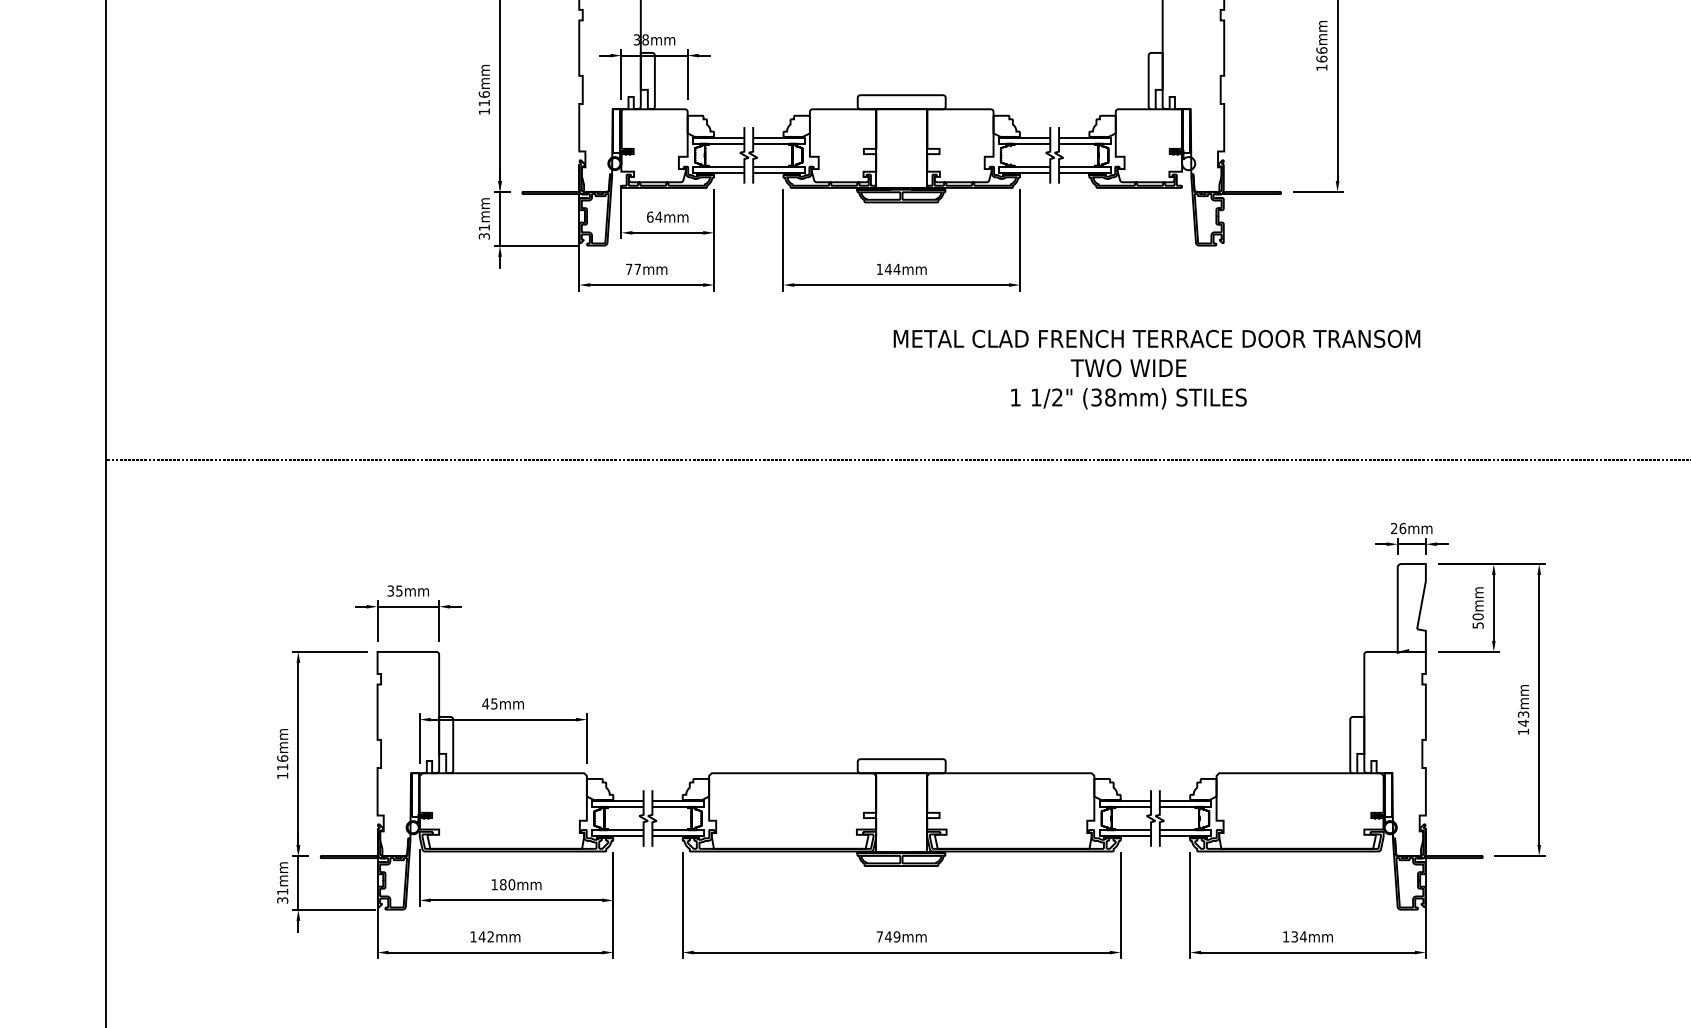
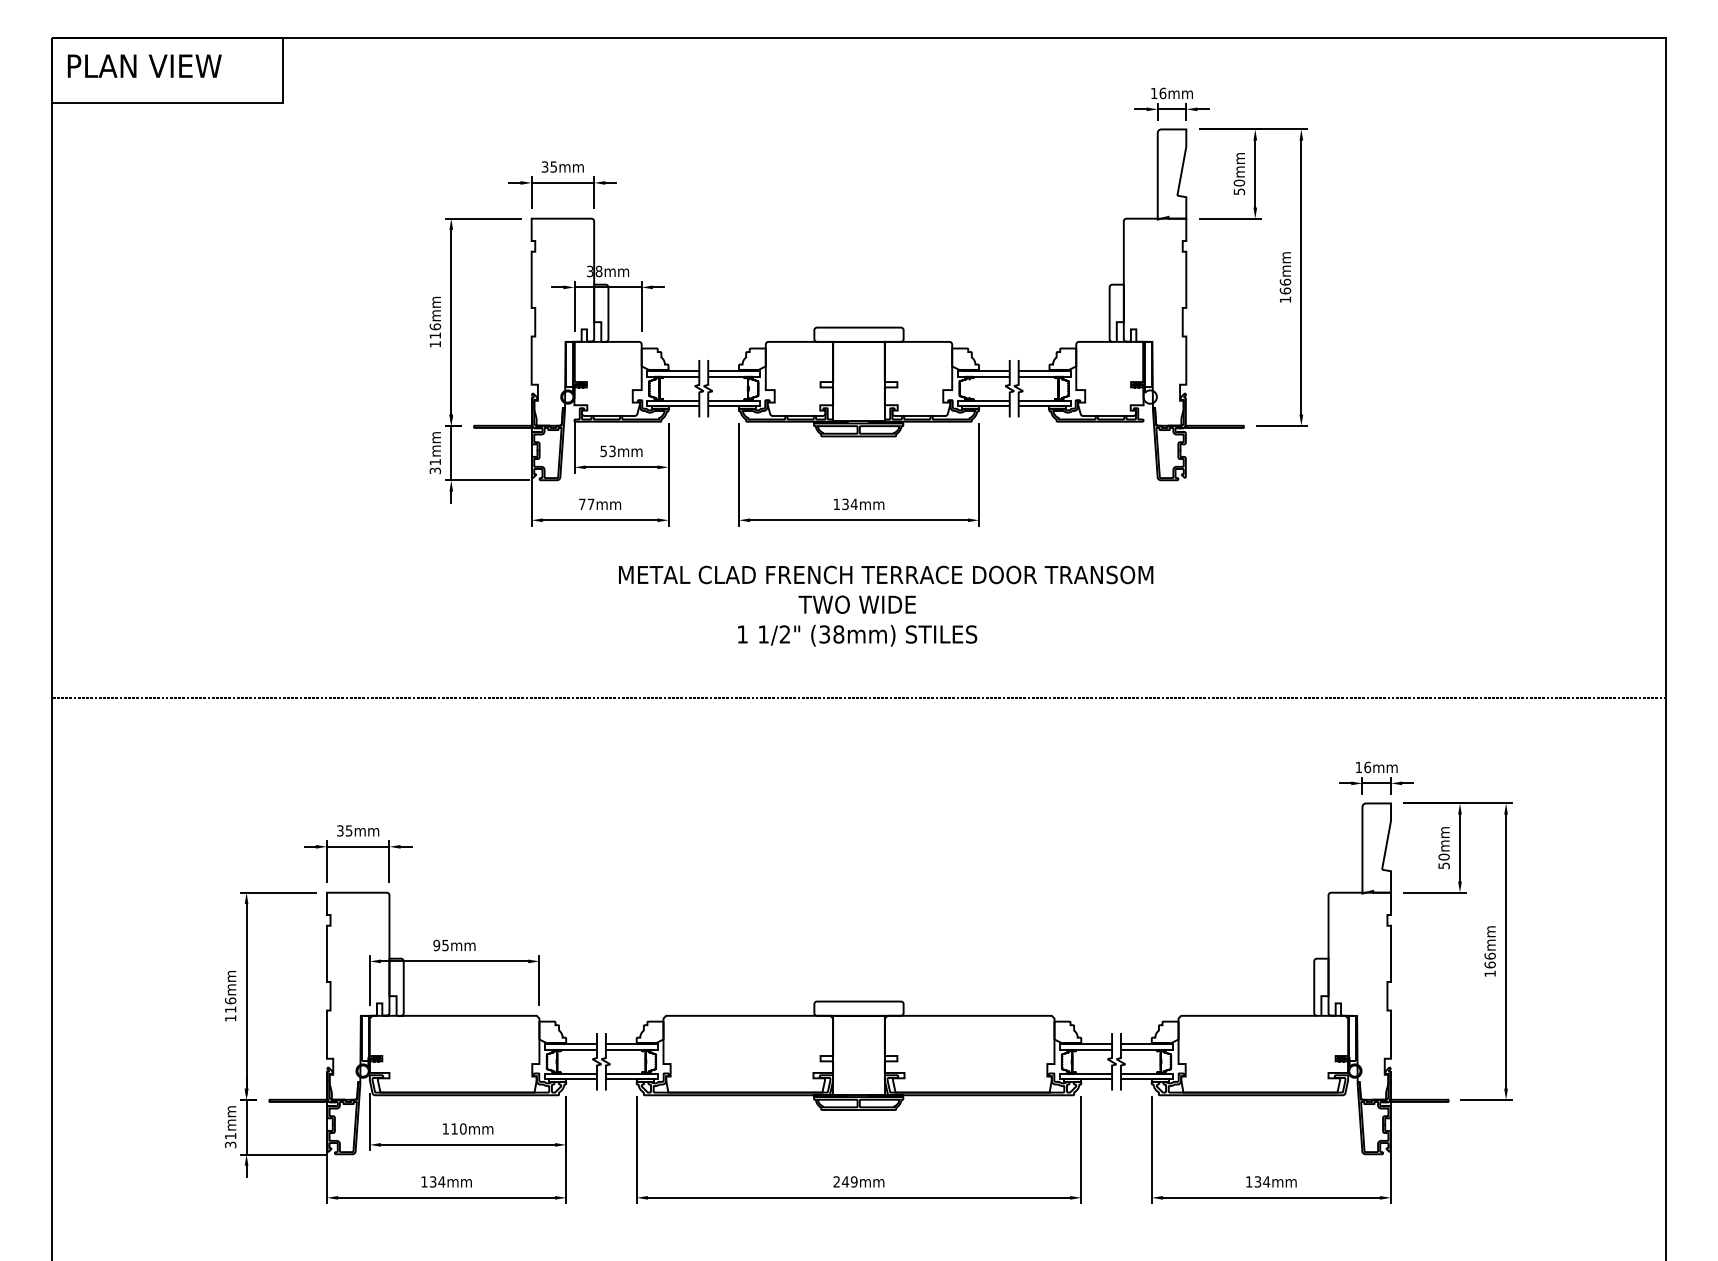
text: (654, 217) -> (608, 451), 64mm -> 53mm
text: (888, 269) -> (845, 504), 144mm -> 134mm
text: (1157, 368) -> (886, 605), moved
text: (1393, 527) -> (1358, 766), 26mm -> 16mm
text: (485, 703) -> (436, 945), 45mm -> 95mm
text: (1522, 718) -> (1489, 960), 143mm -> 166mm
text: (503, 884) -> (454, 1128), 180mm -> 110mm
text: (486, 936) -> (437, 1181), 142mm -> 134mm
text: (879, 936) -> (836, 1181), 749mm -> 249mm

